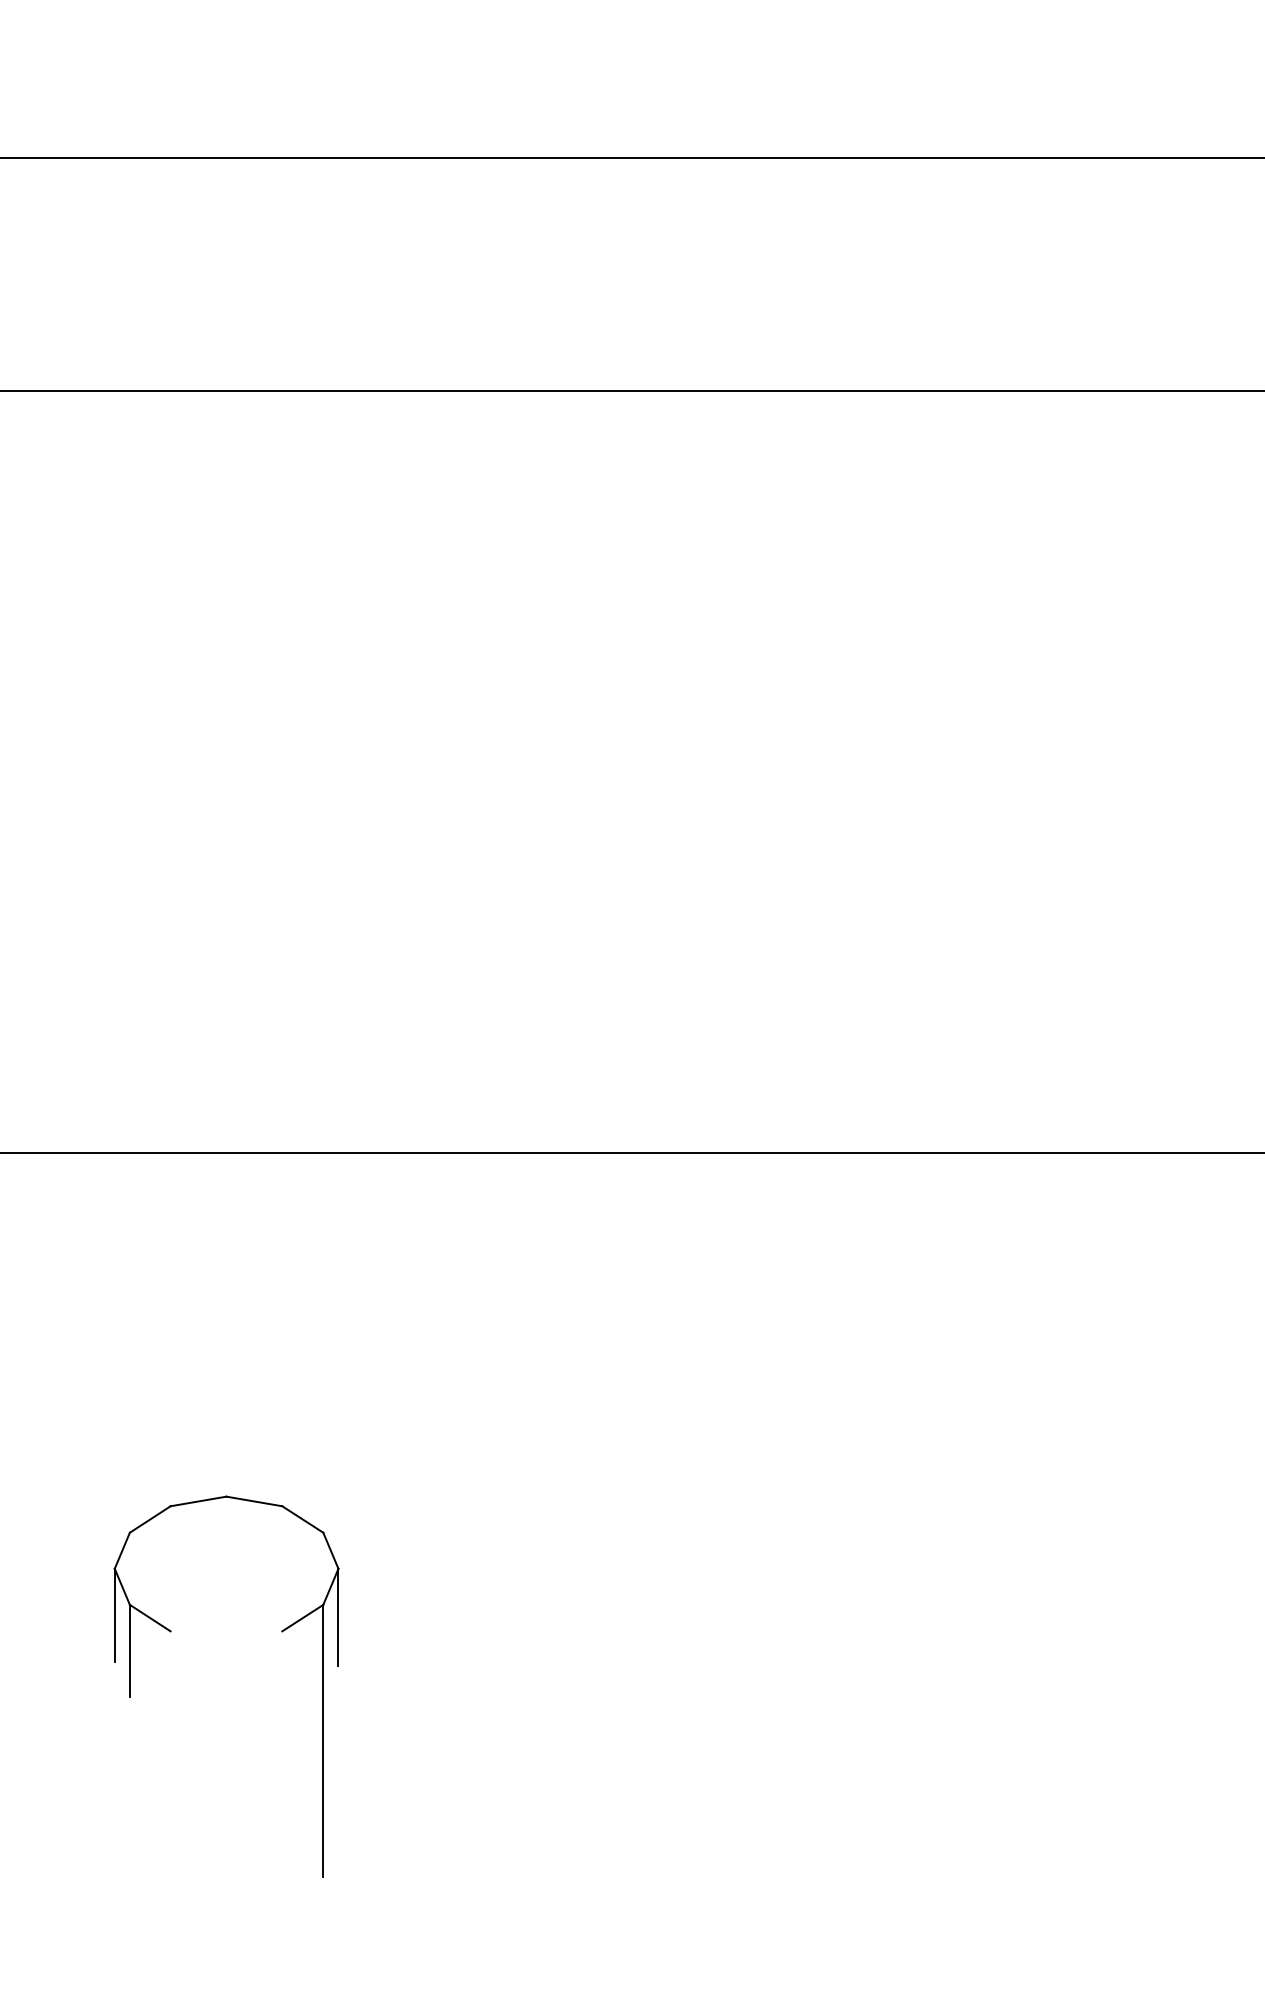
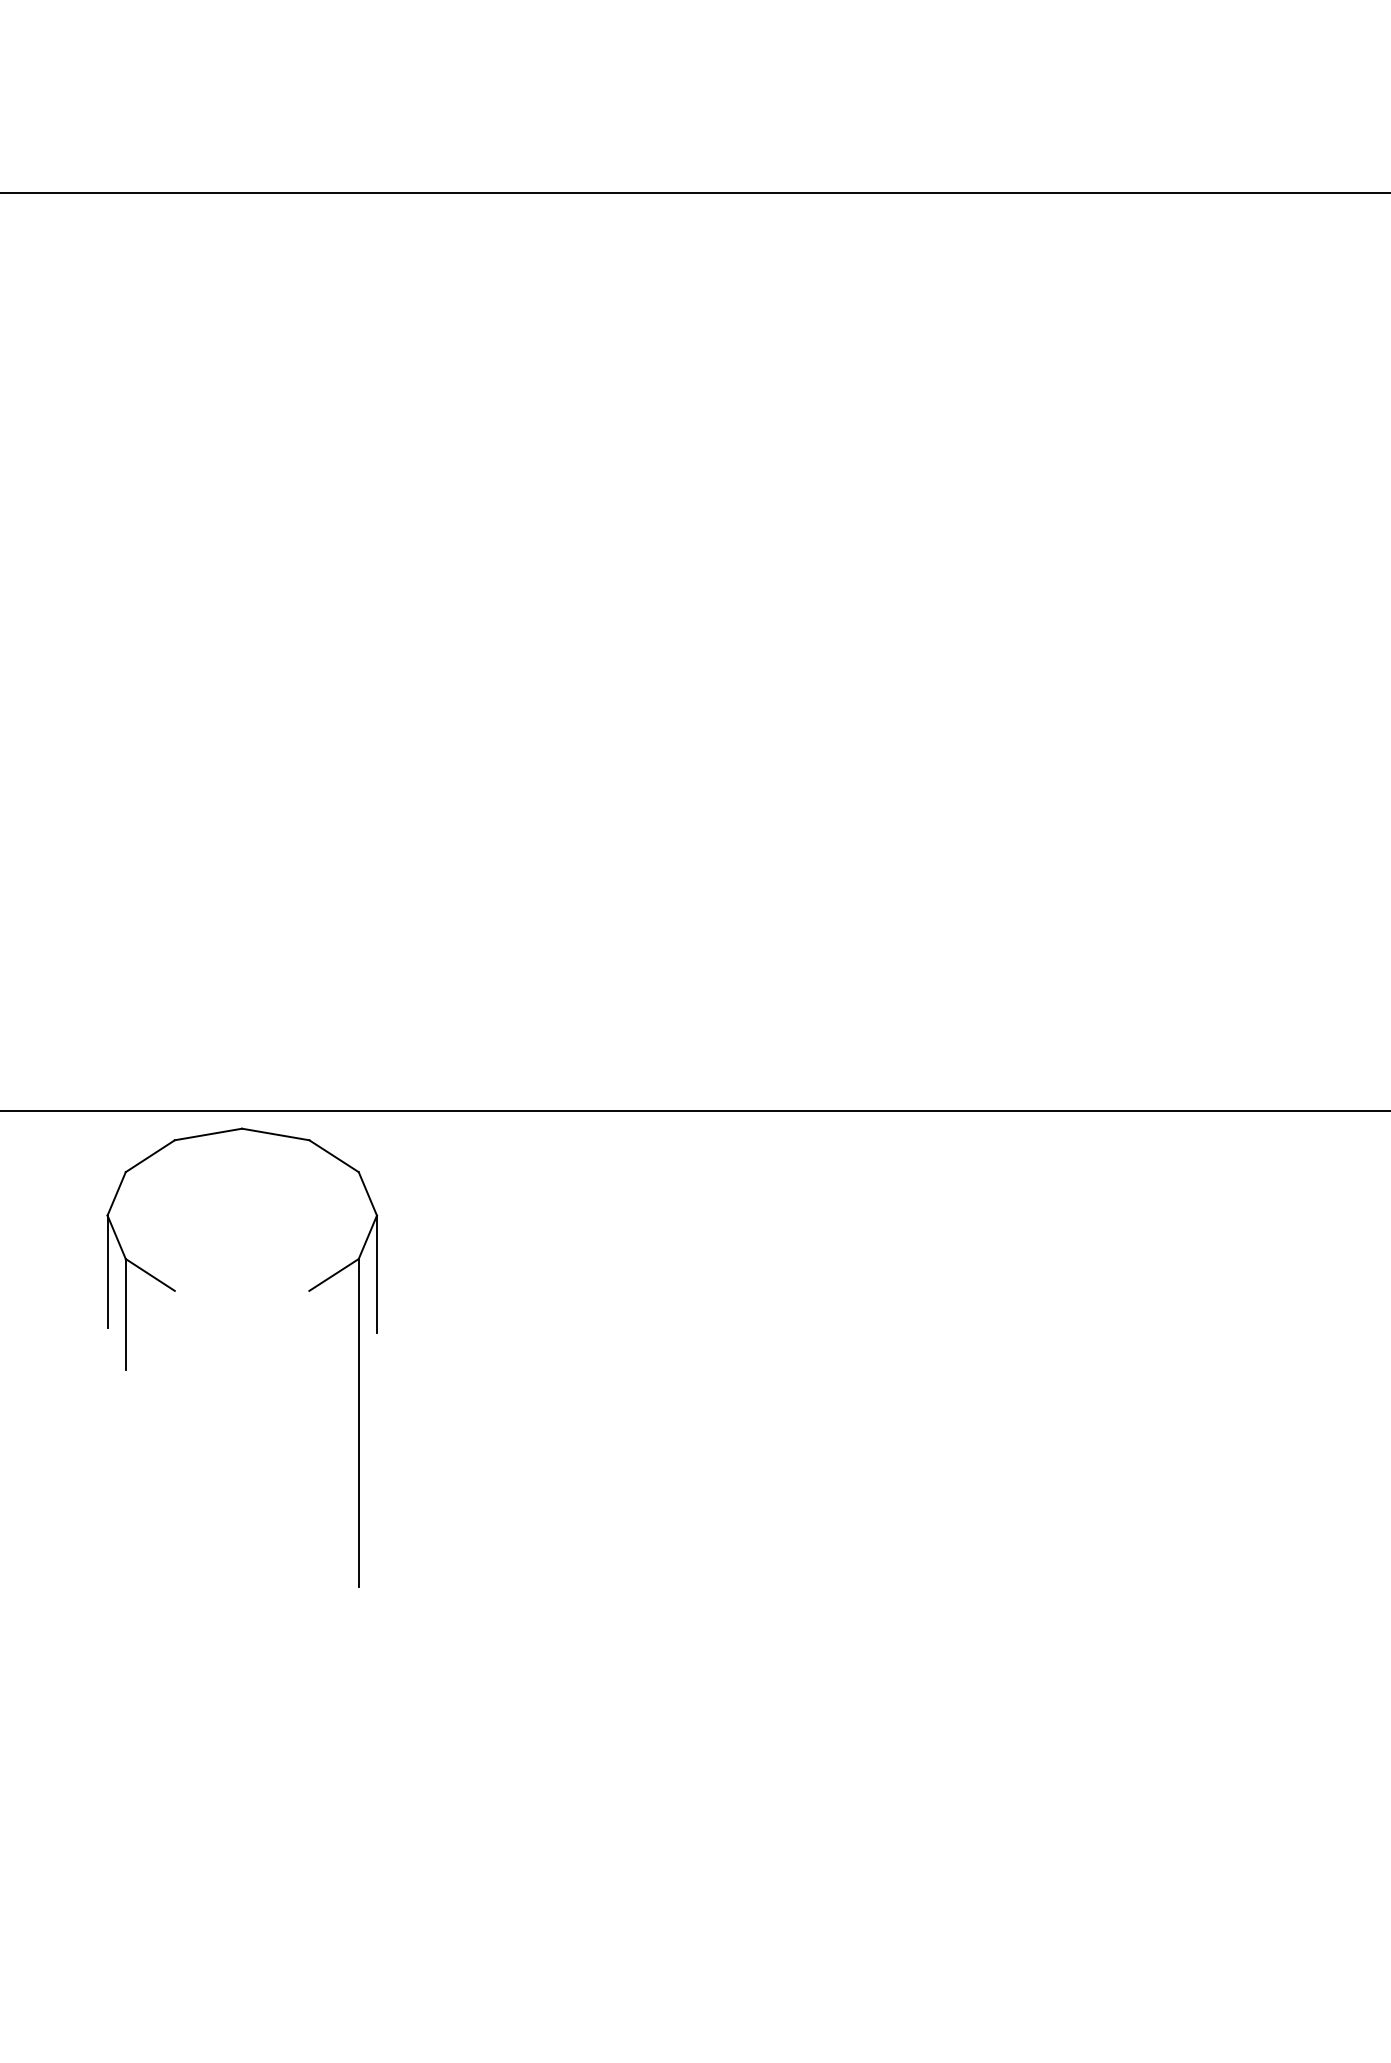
part: (281, 1632) -> (308, 1292), moved

